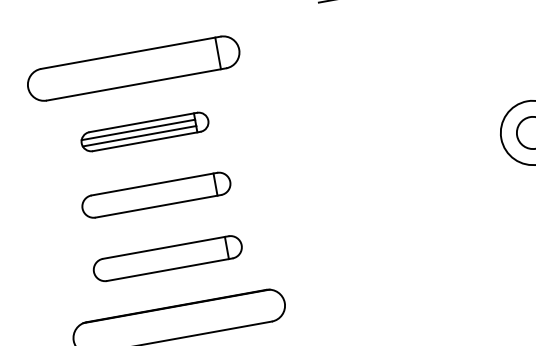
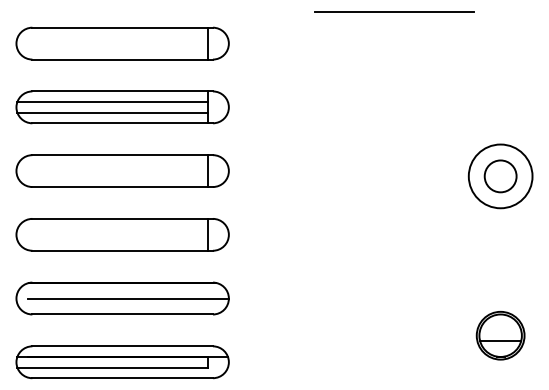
part: (144, 132) -> (122, 107), size x1.67
part: (156, 194) -> (122, 170), size x1.43
part: (167, 258) -> (122, 234), size x1.43
line: (185, 320) -> (128, 298), added

